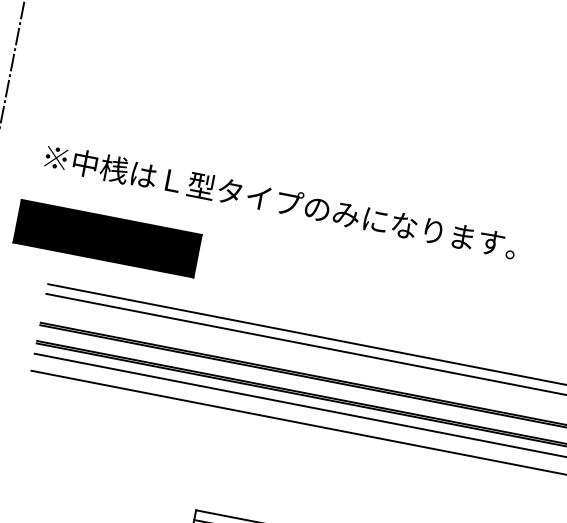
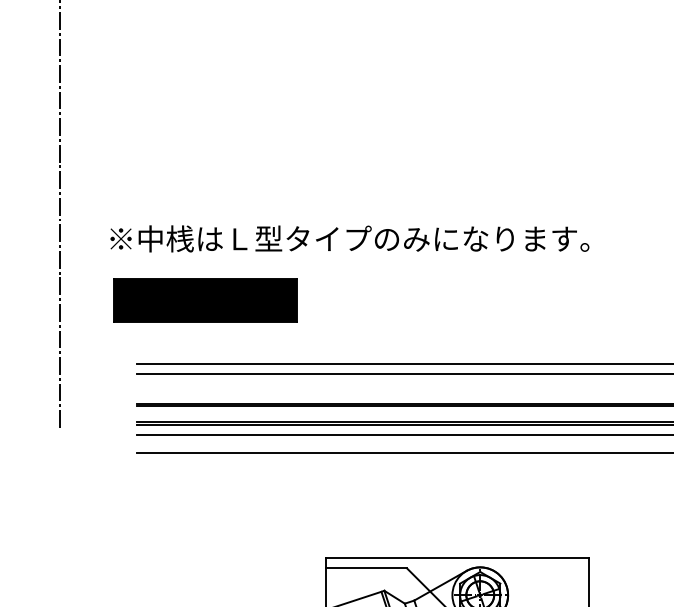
part: (107, 238) -> (205, 300), moved

